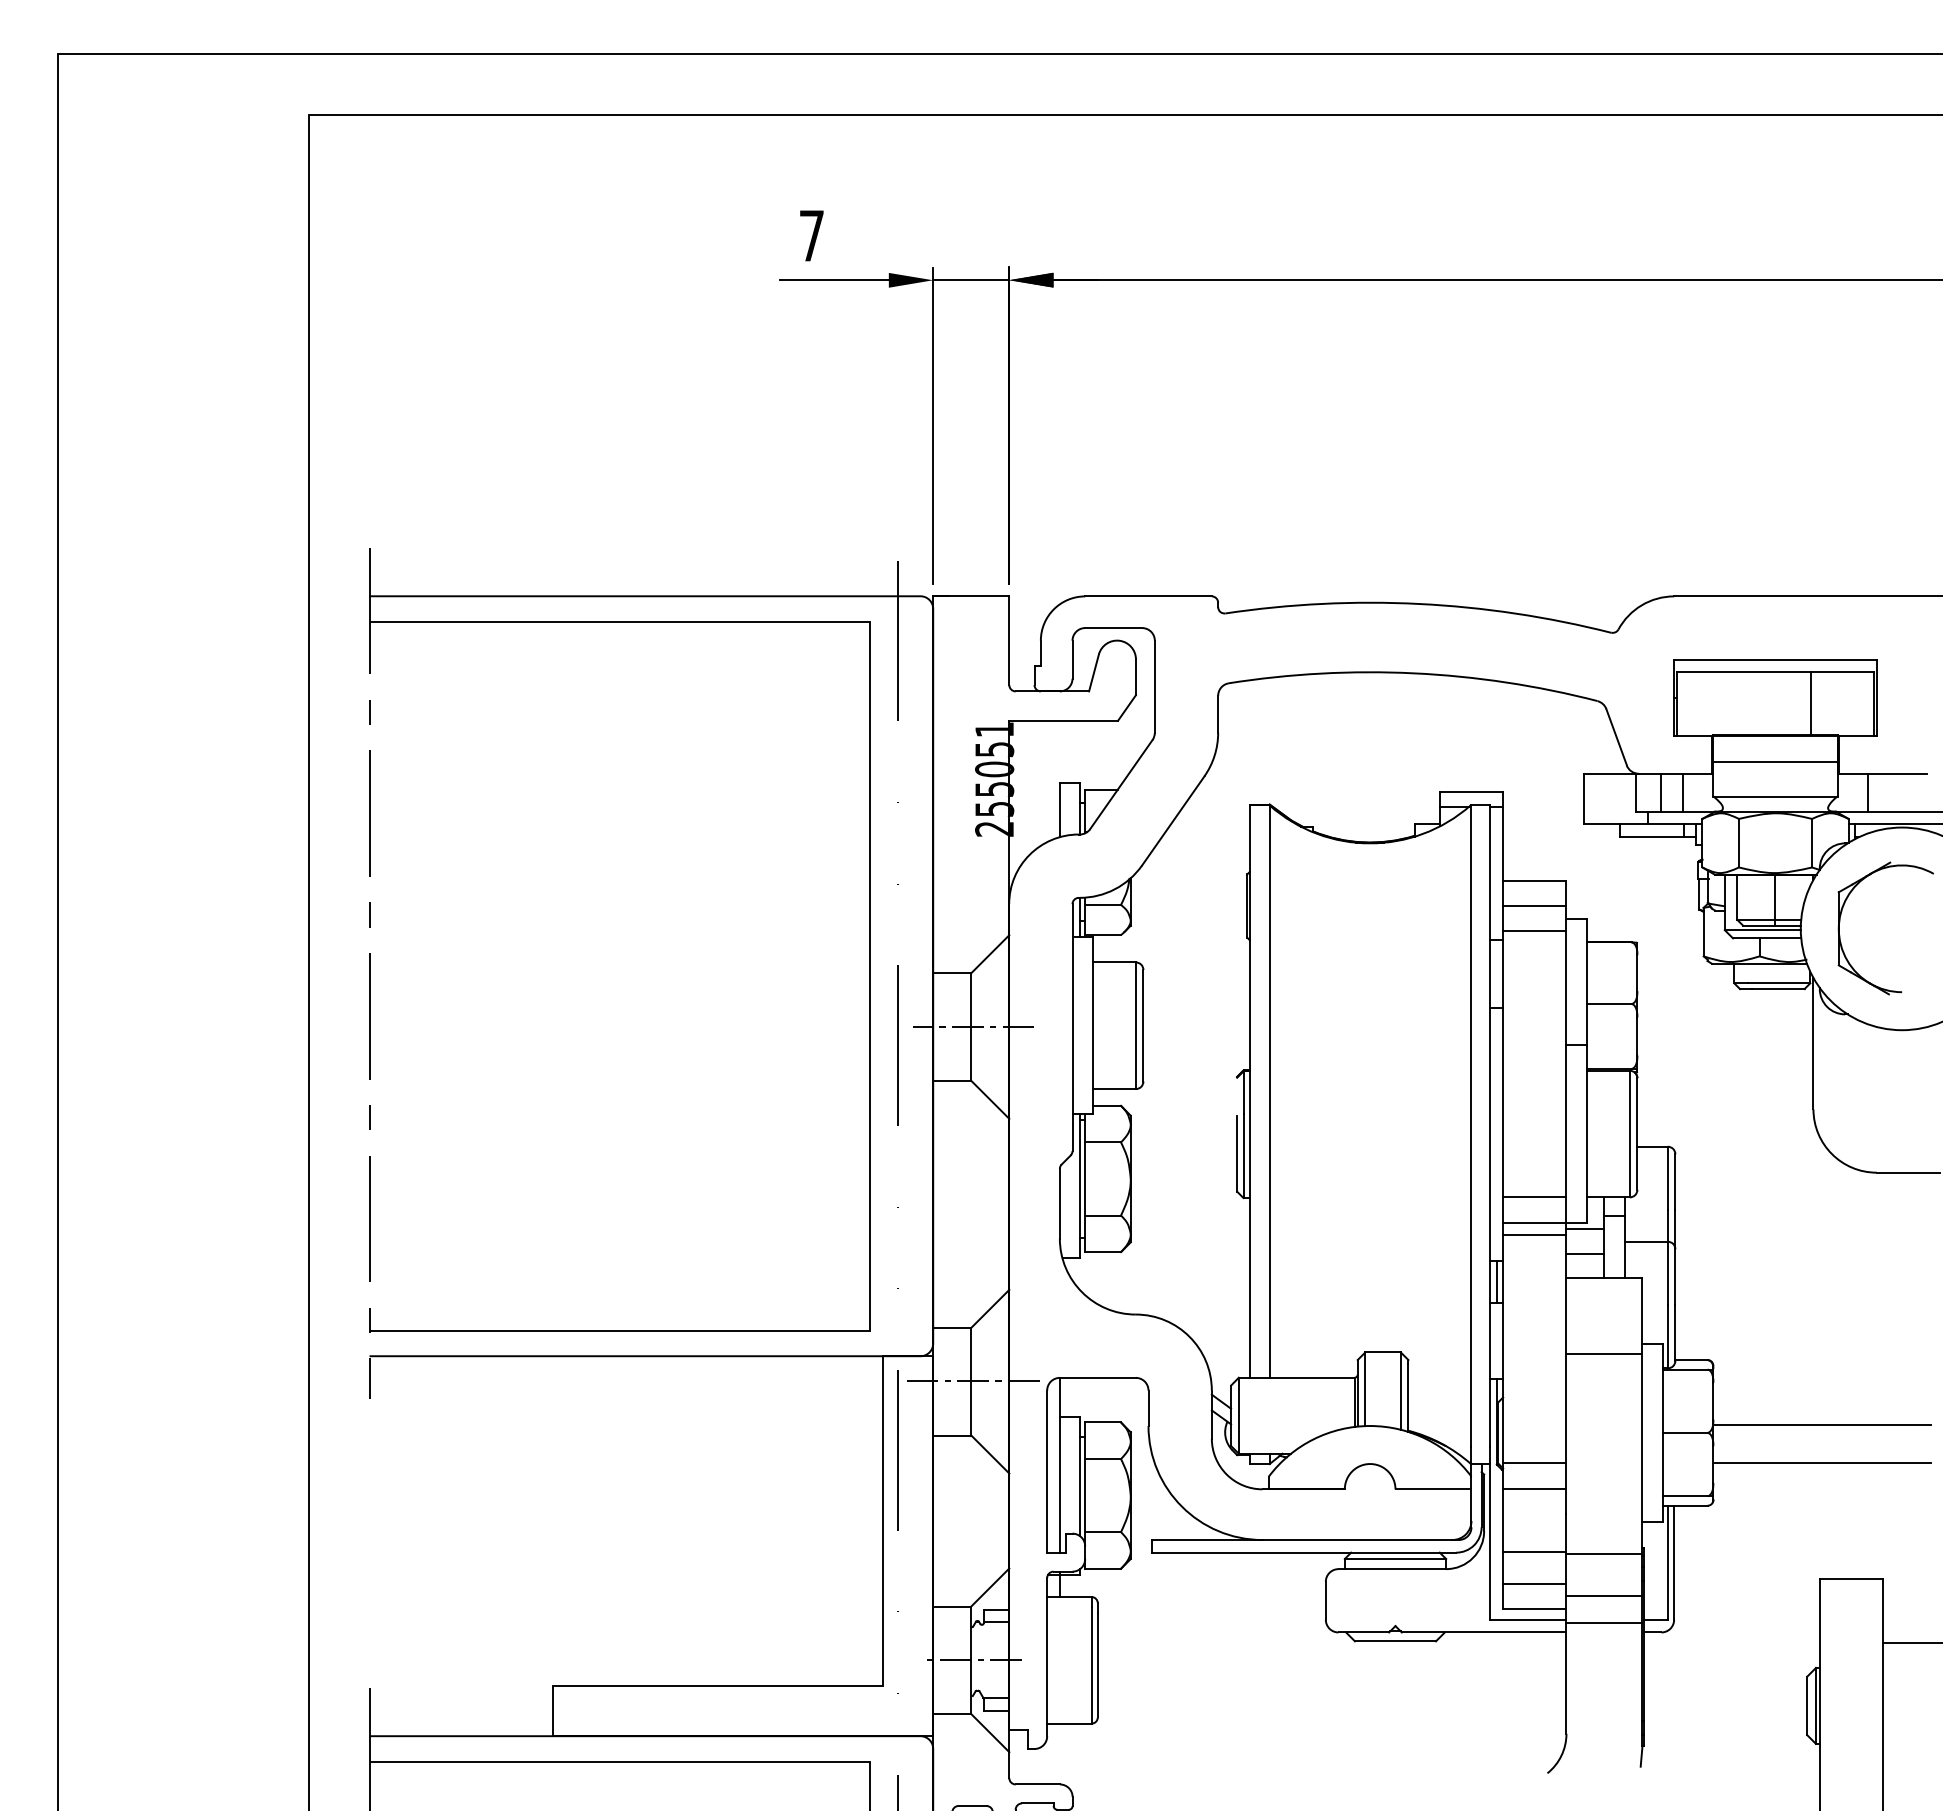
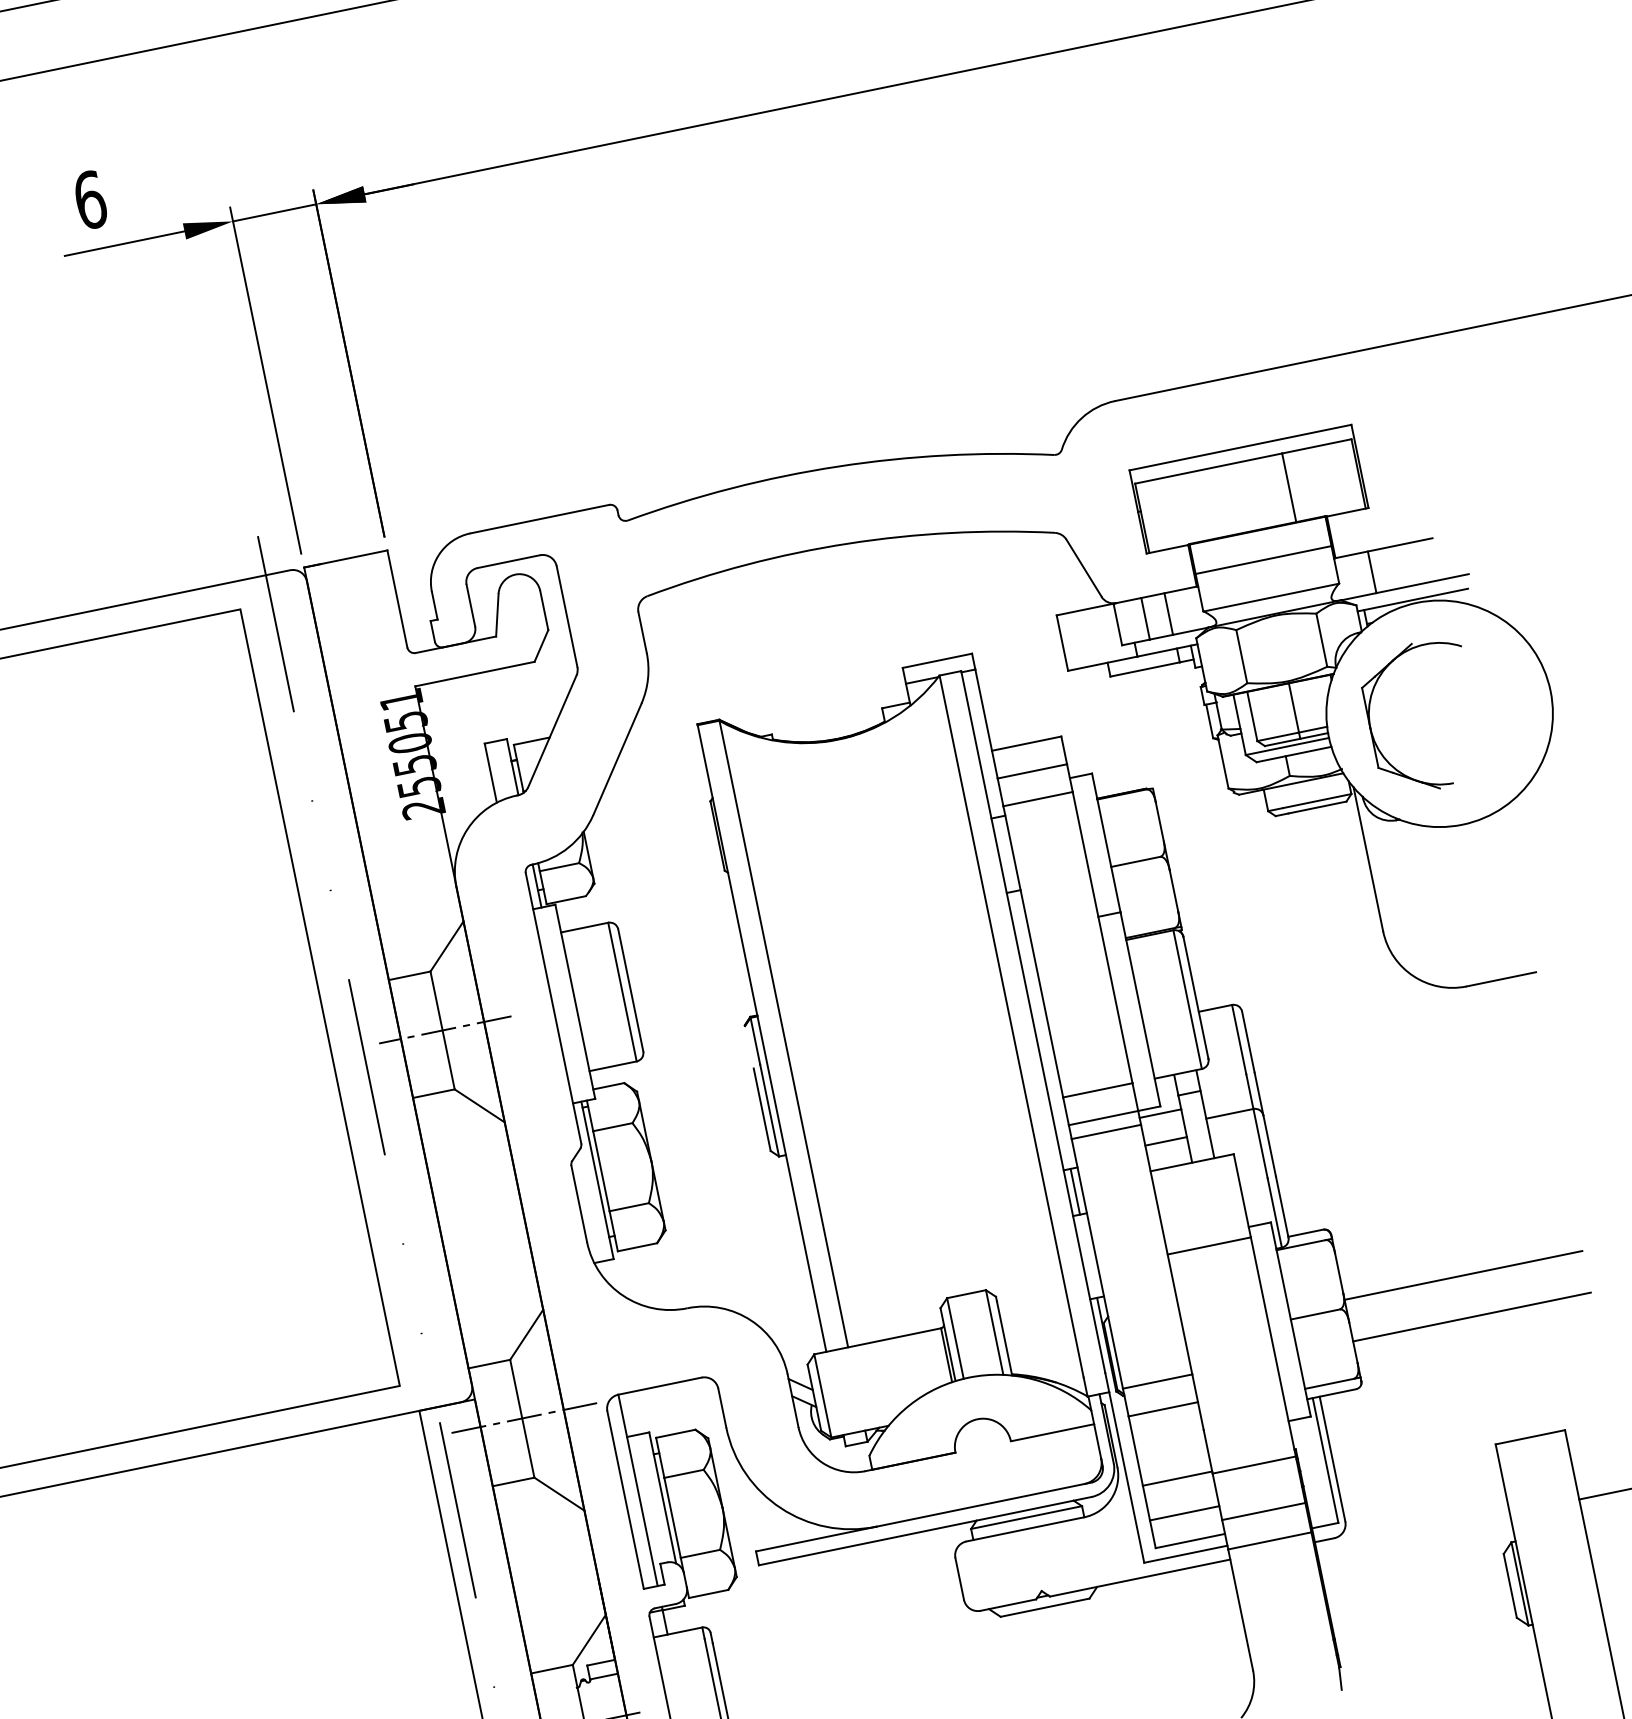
text: (811, 235) -> (89, 199), 7 -> 6

